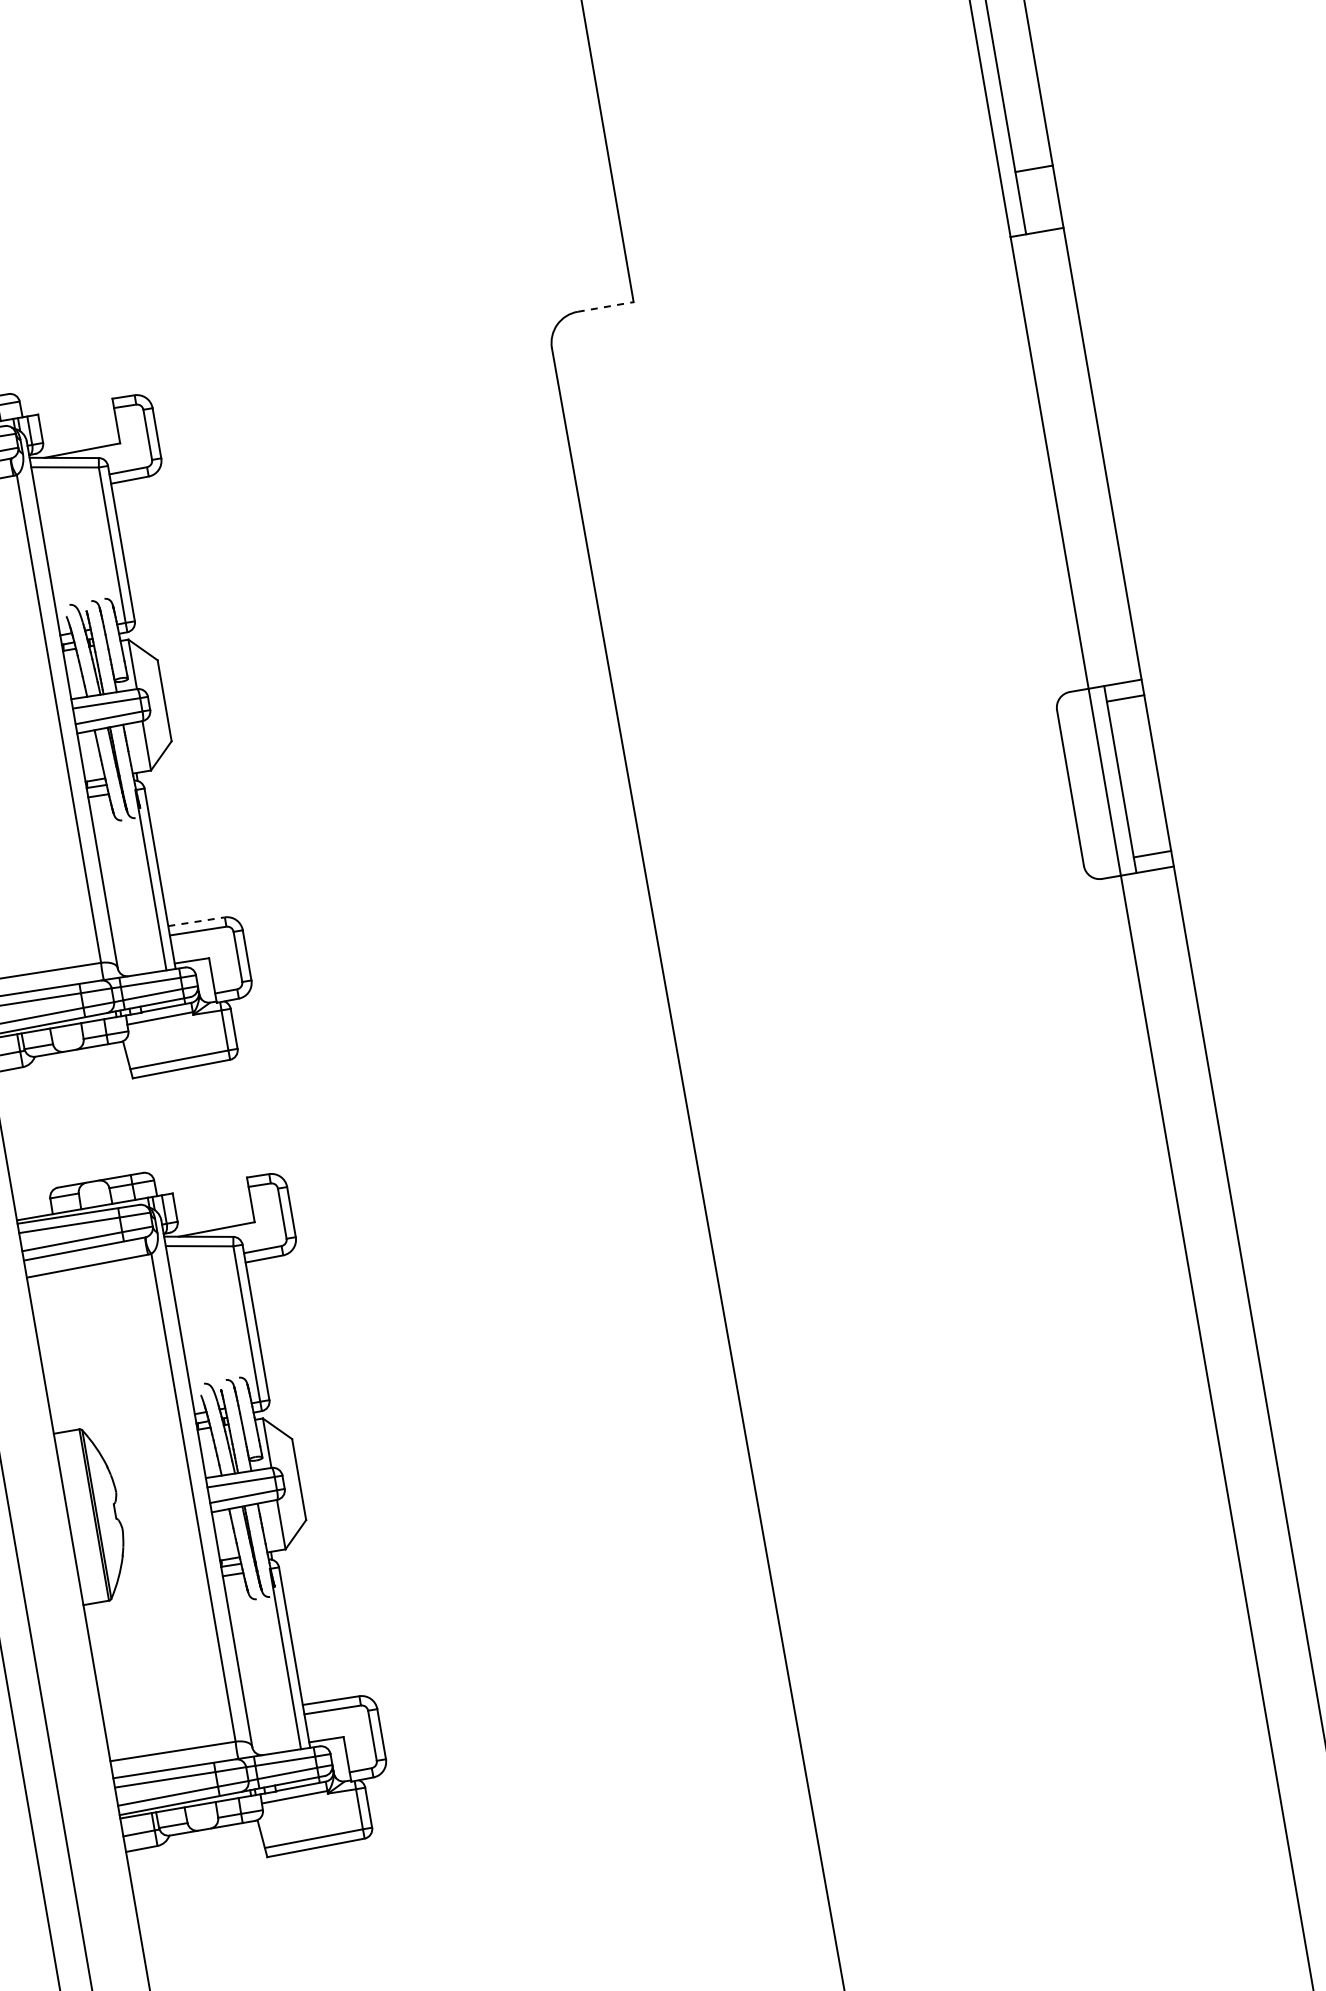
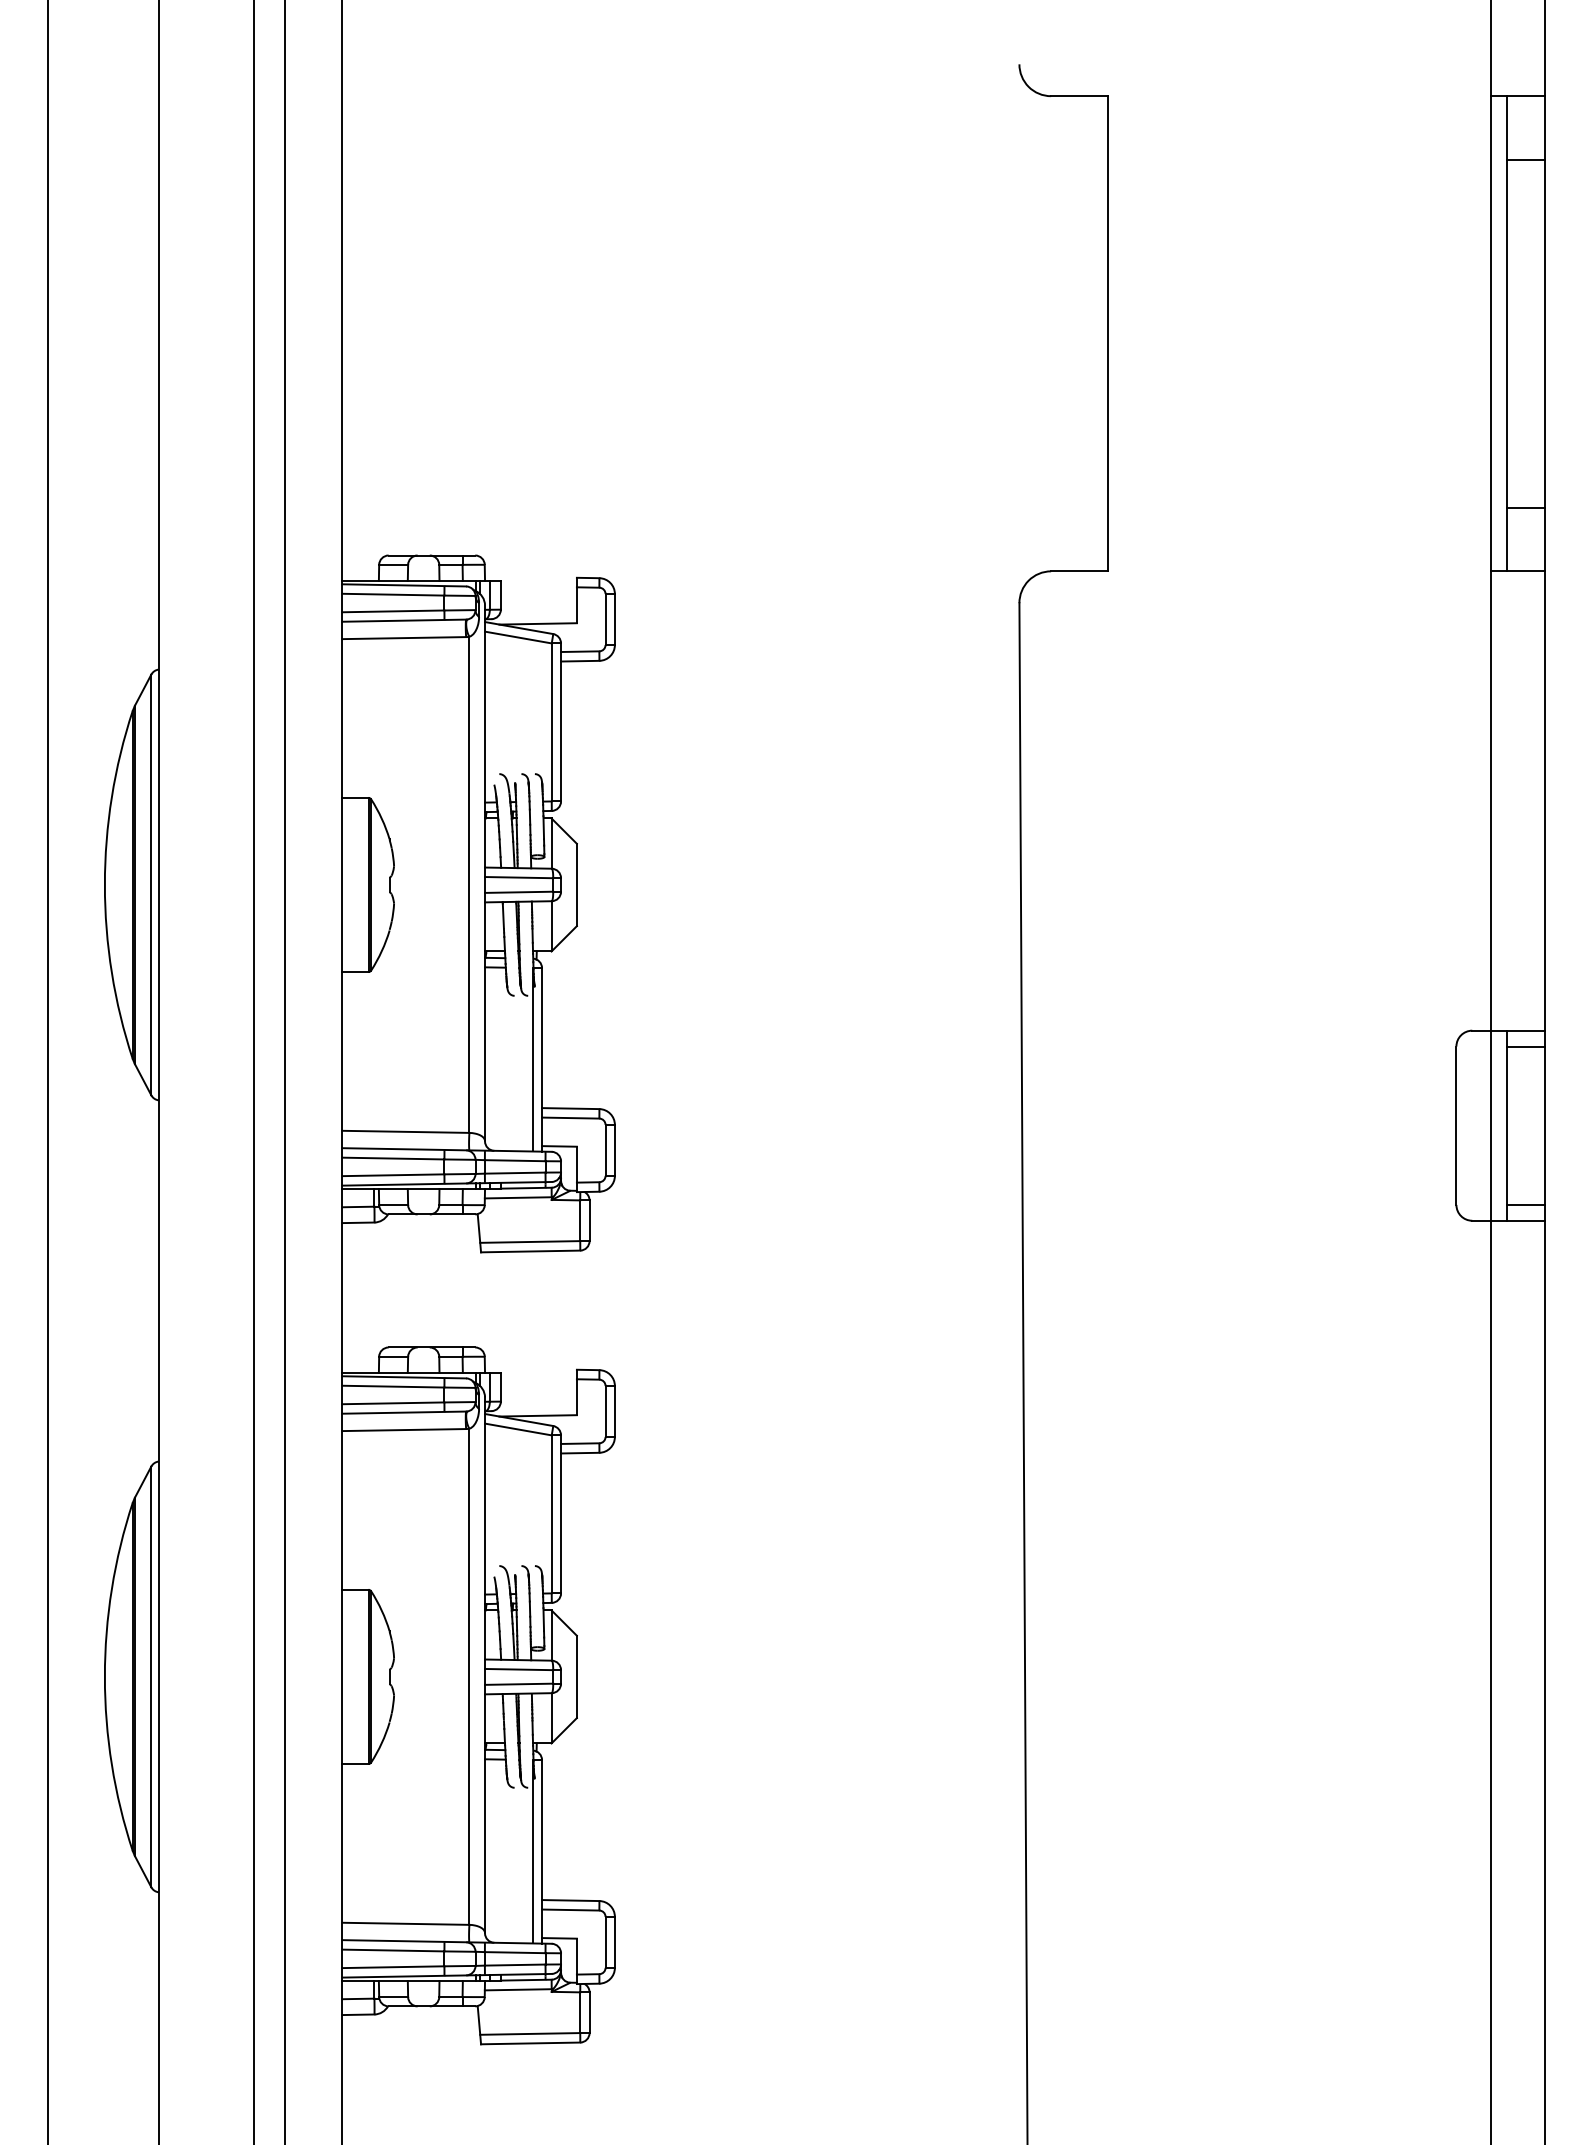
line: (606, 306) -> (1080, 571), dashed -> solid
line: (196, 921) -> (570, 1108), dashed -> solid

